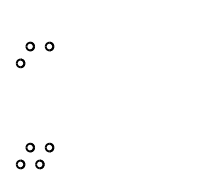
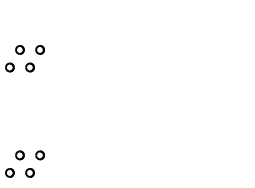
part: (39, 63) -> (29, 67), added

